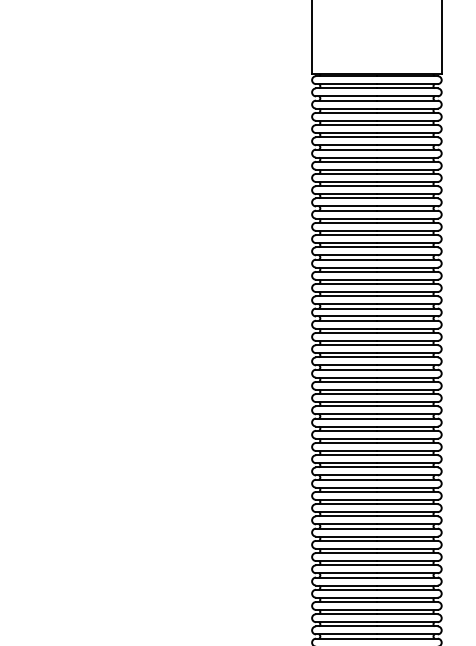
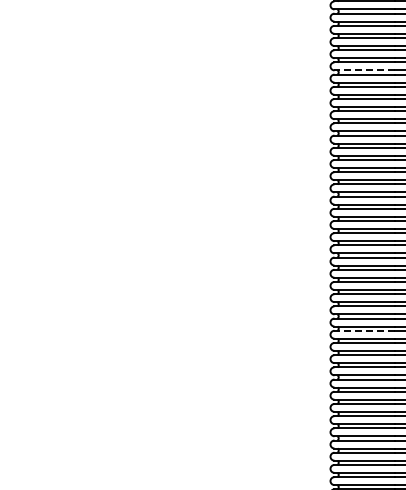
line: (346, 255) -> (364, 70), solid -> dashed
line: (346, 516) -> (364, 330), solid -> dashed

